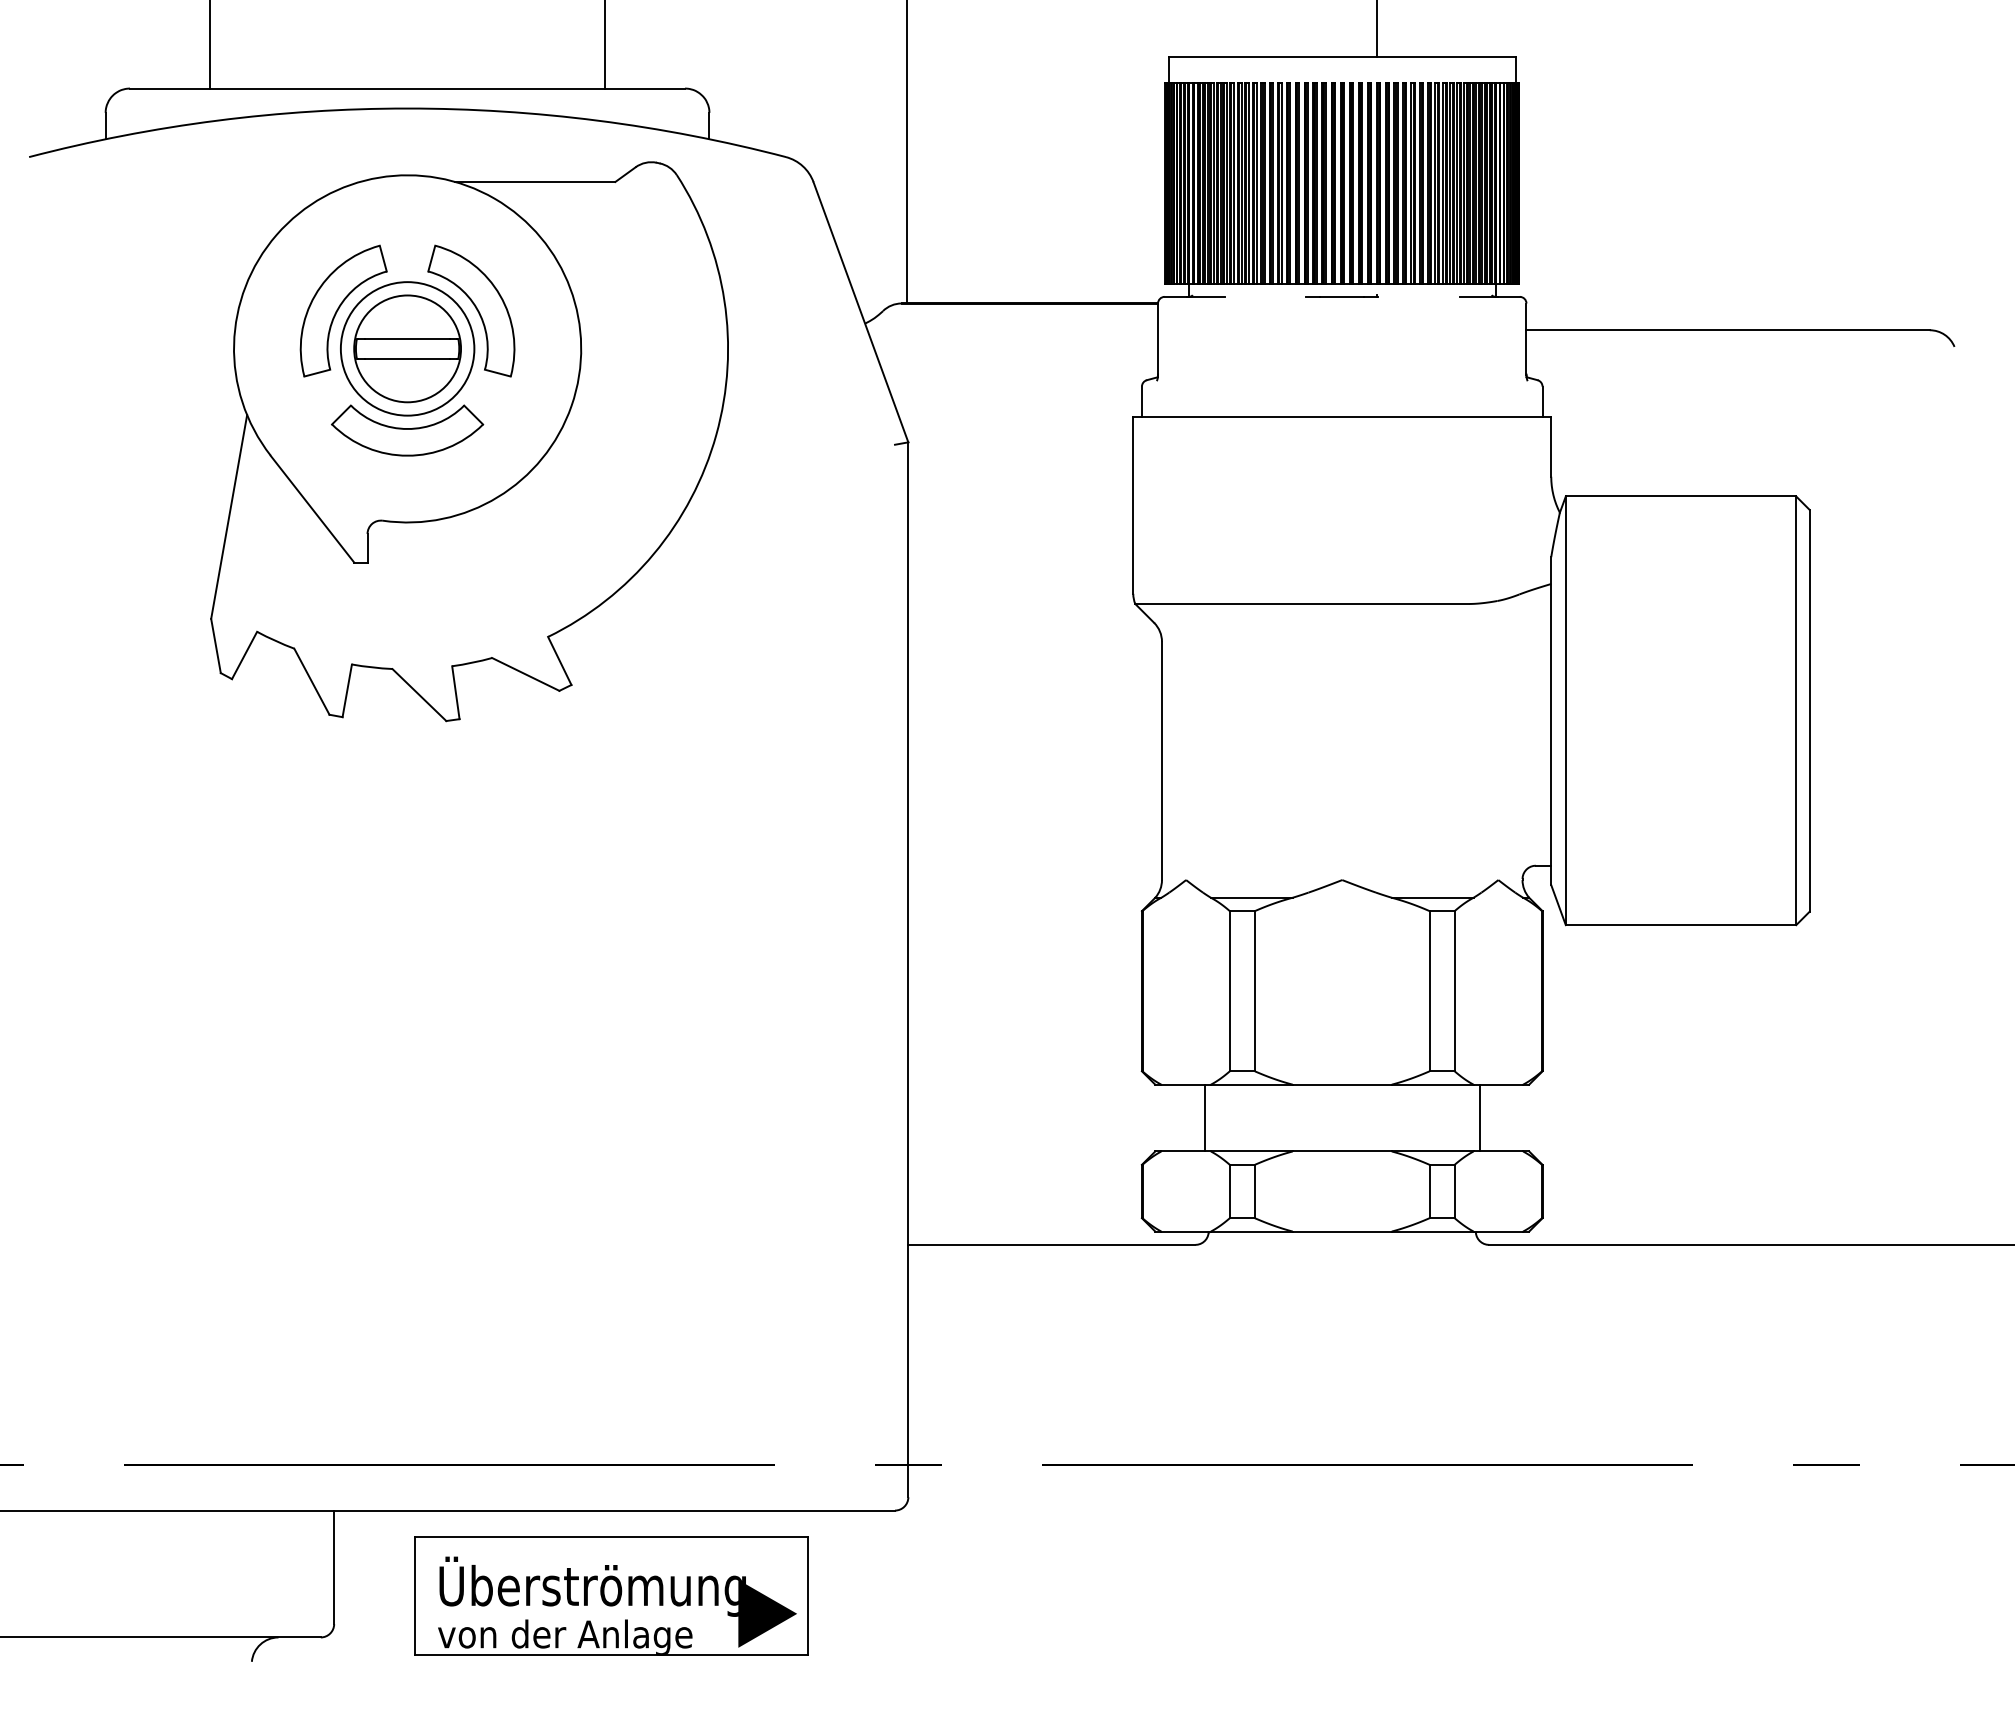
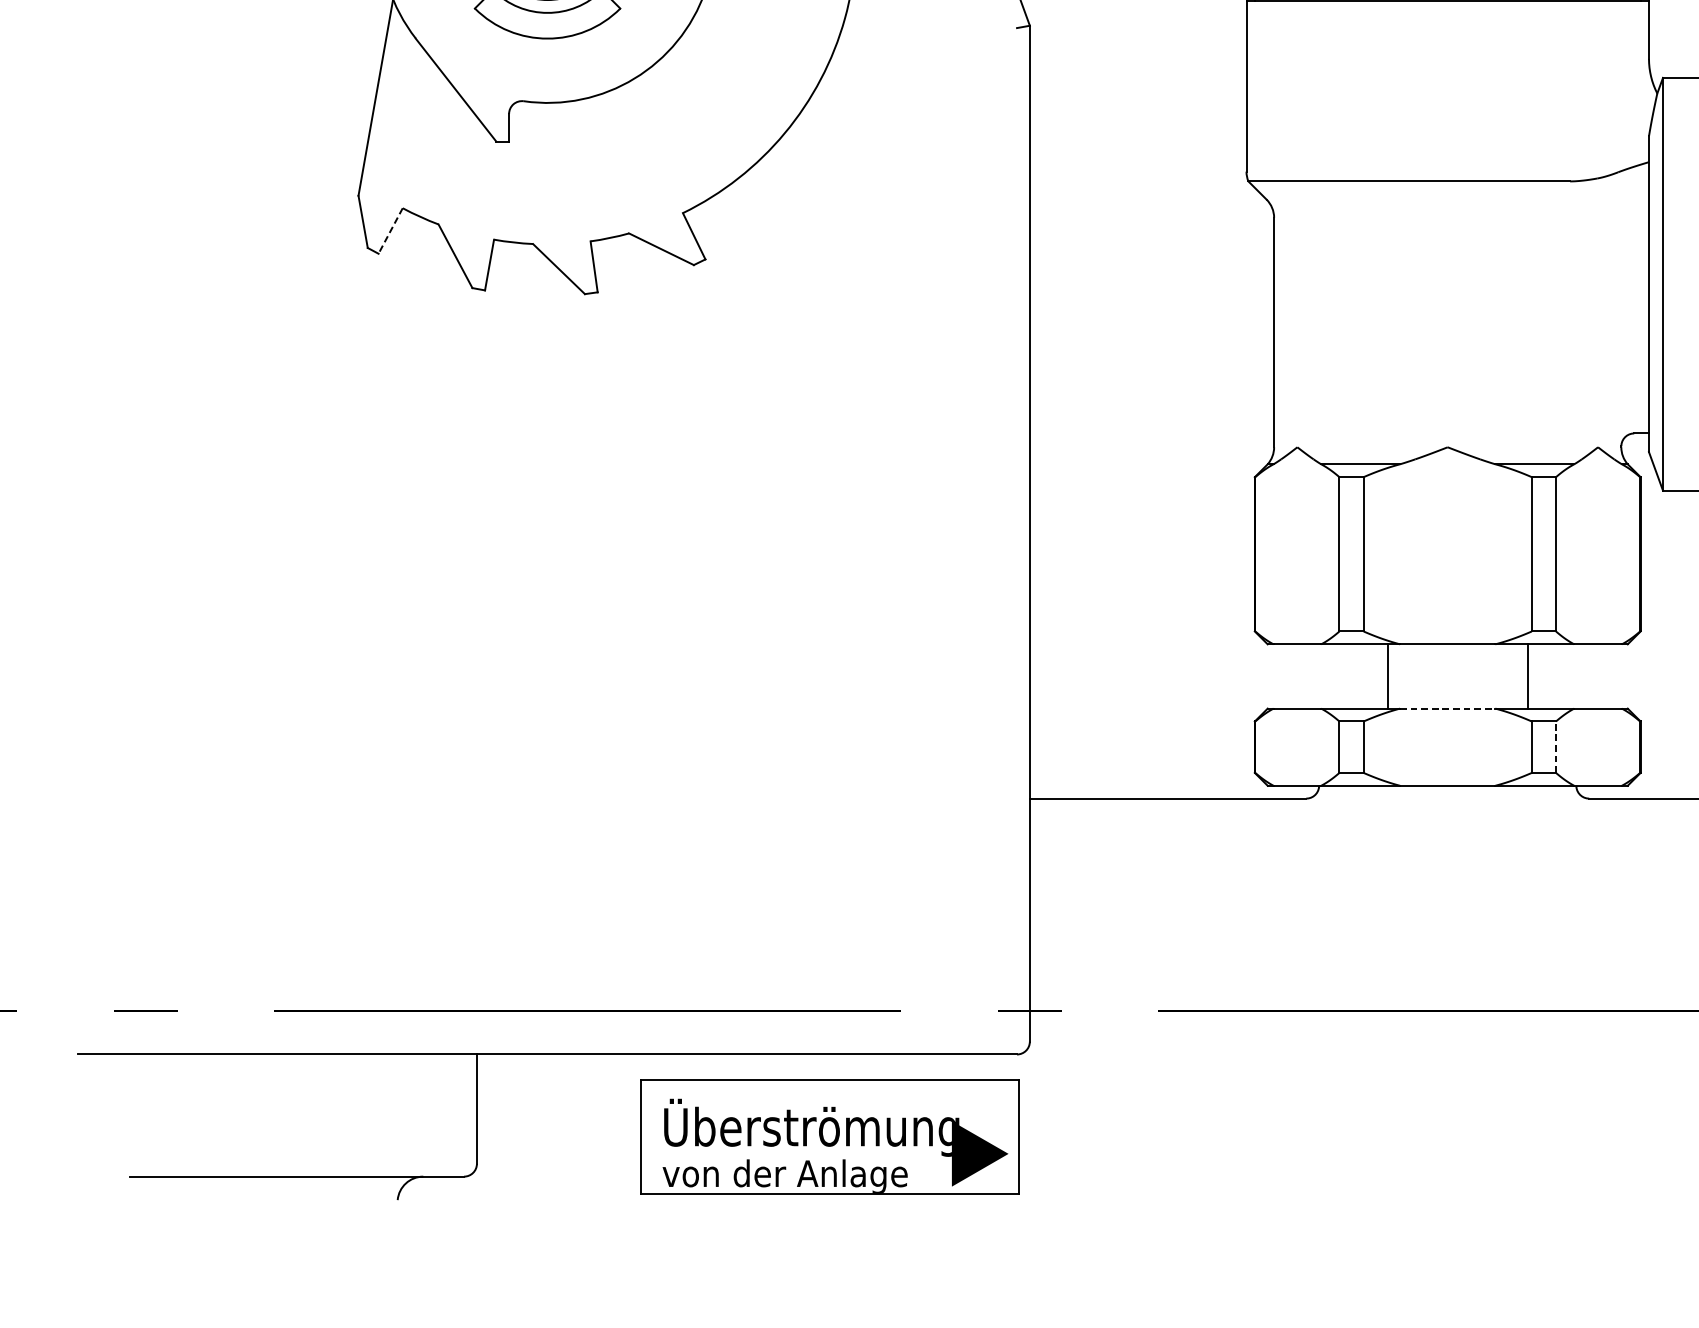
line: (244, 655) -> (390, 231), solid -> dashed
line: (1204, 1117) -> (1388, 675), moved
line: (1479, 1117) -> (1527, 675), moved
line: (1342, 1151) -> (1447, 708), solid -> dashed
line: (1454, 1191) -> (1555, 747), solid -> dashed
part: (611, 1595) -> (829, 1136), moved

